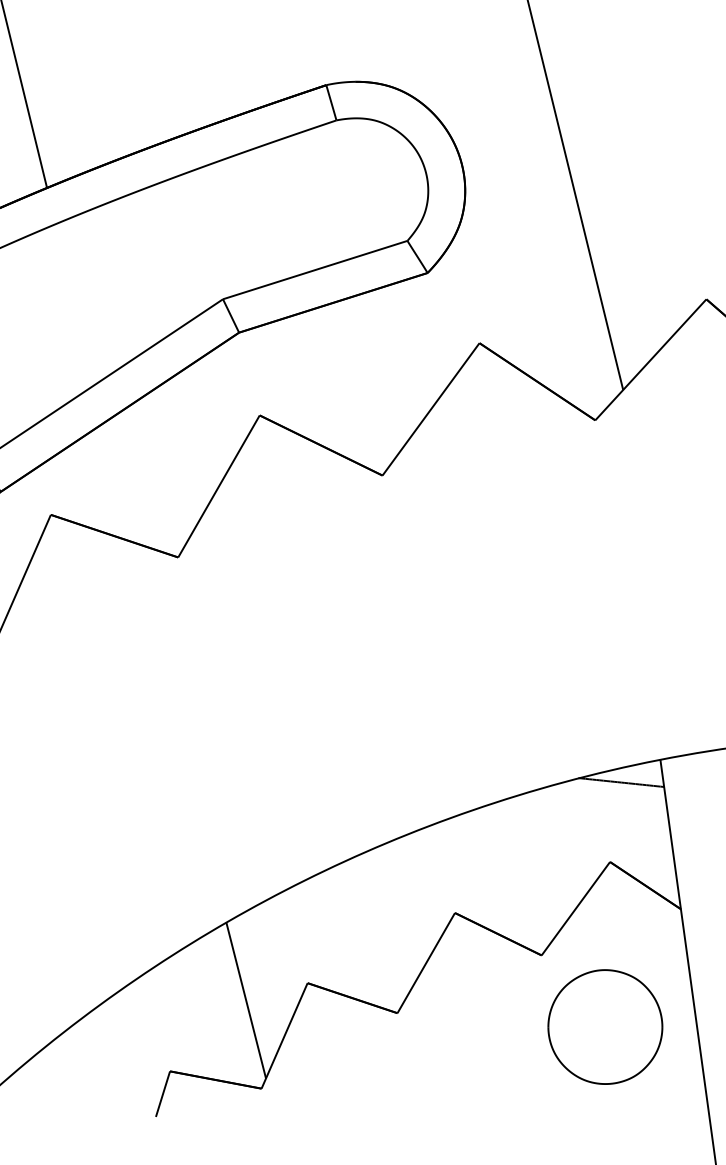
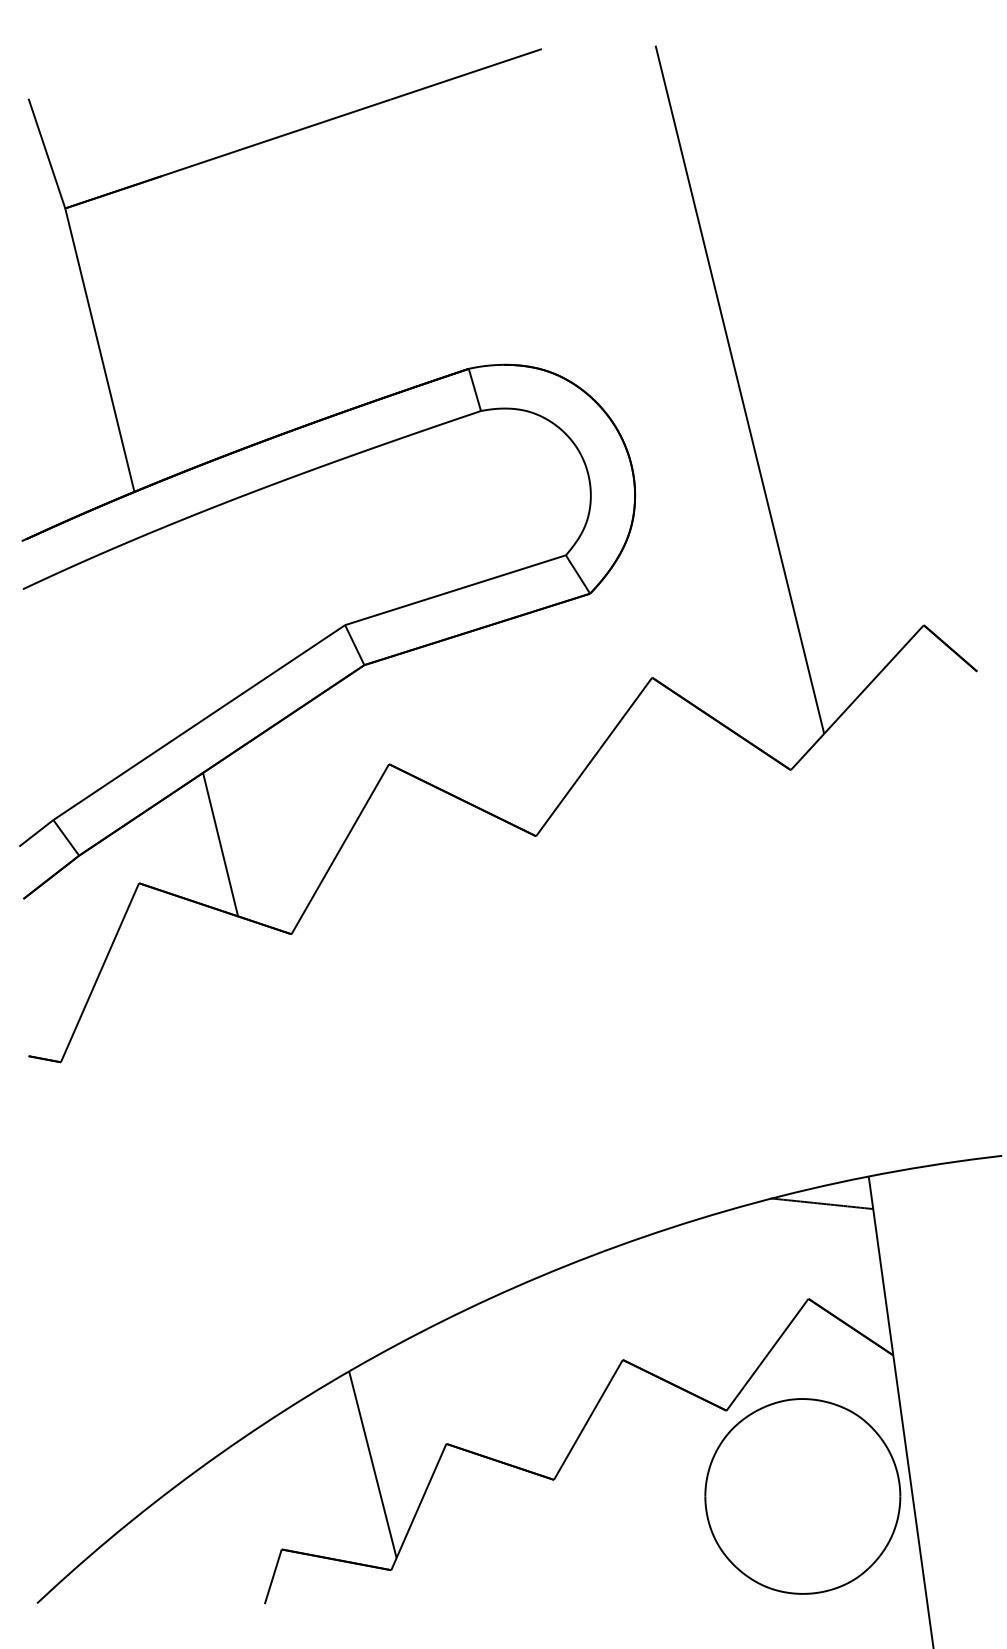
line: (118, 482) -> (220, 844), added
part: (605, 1027) -> (802, 1496), size x1.43

